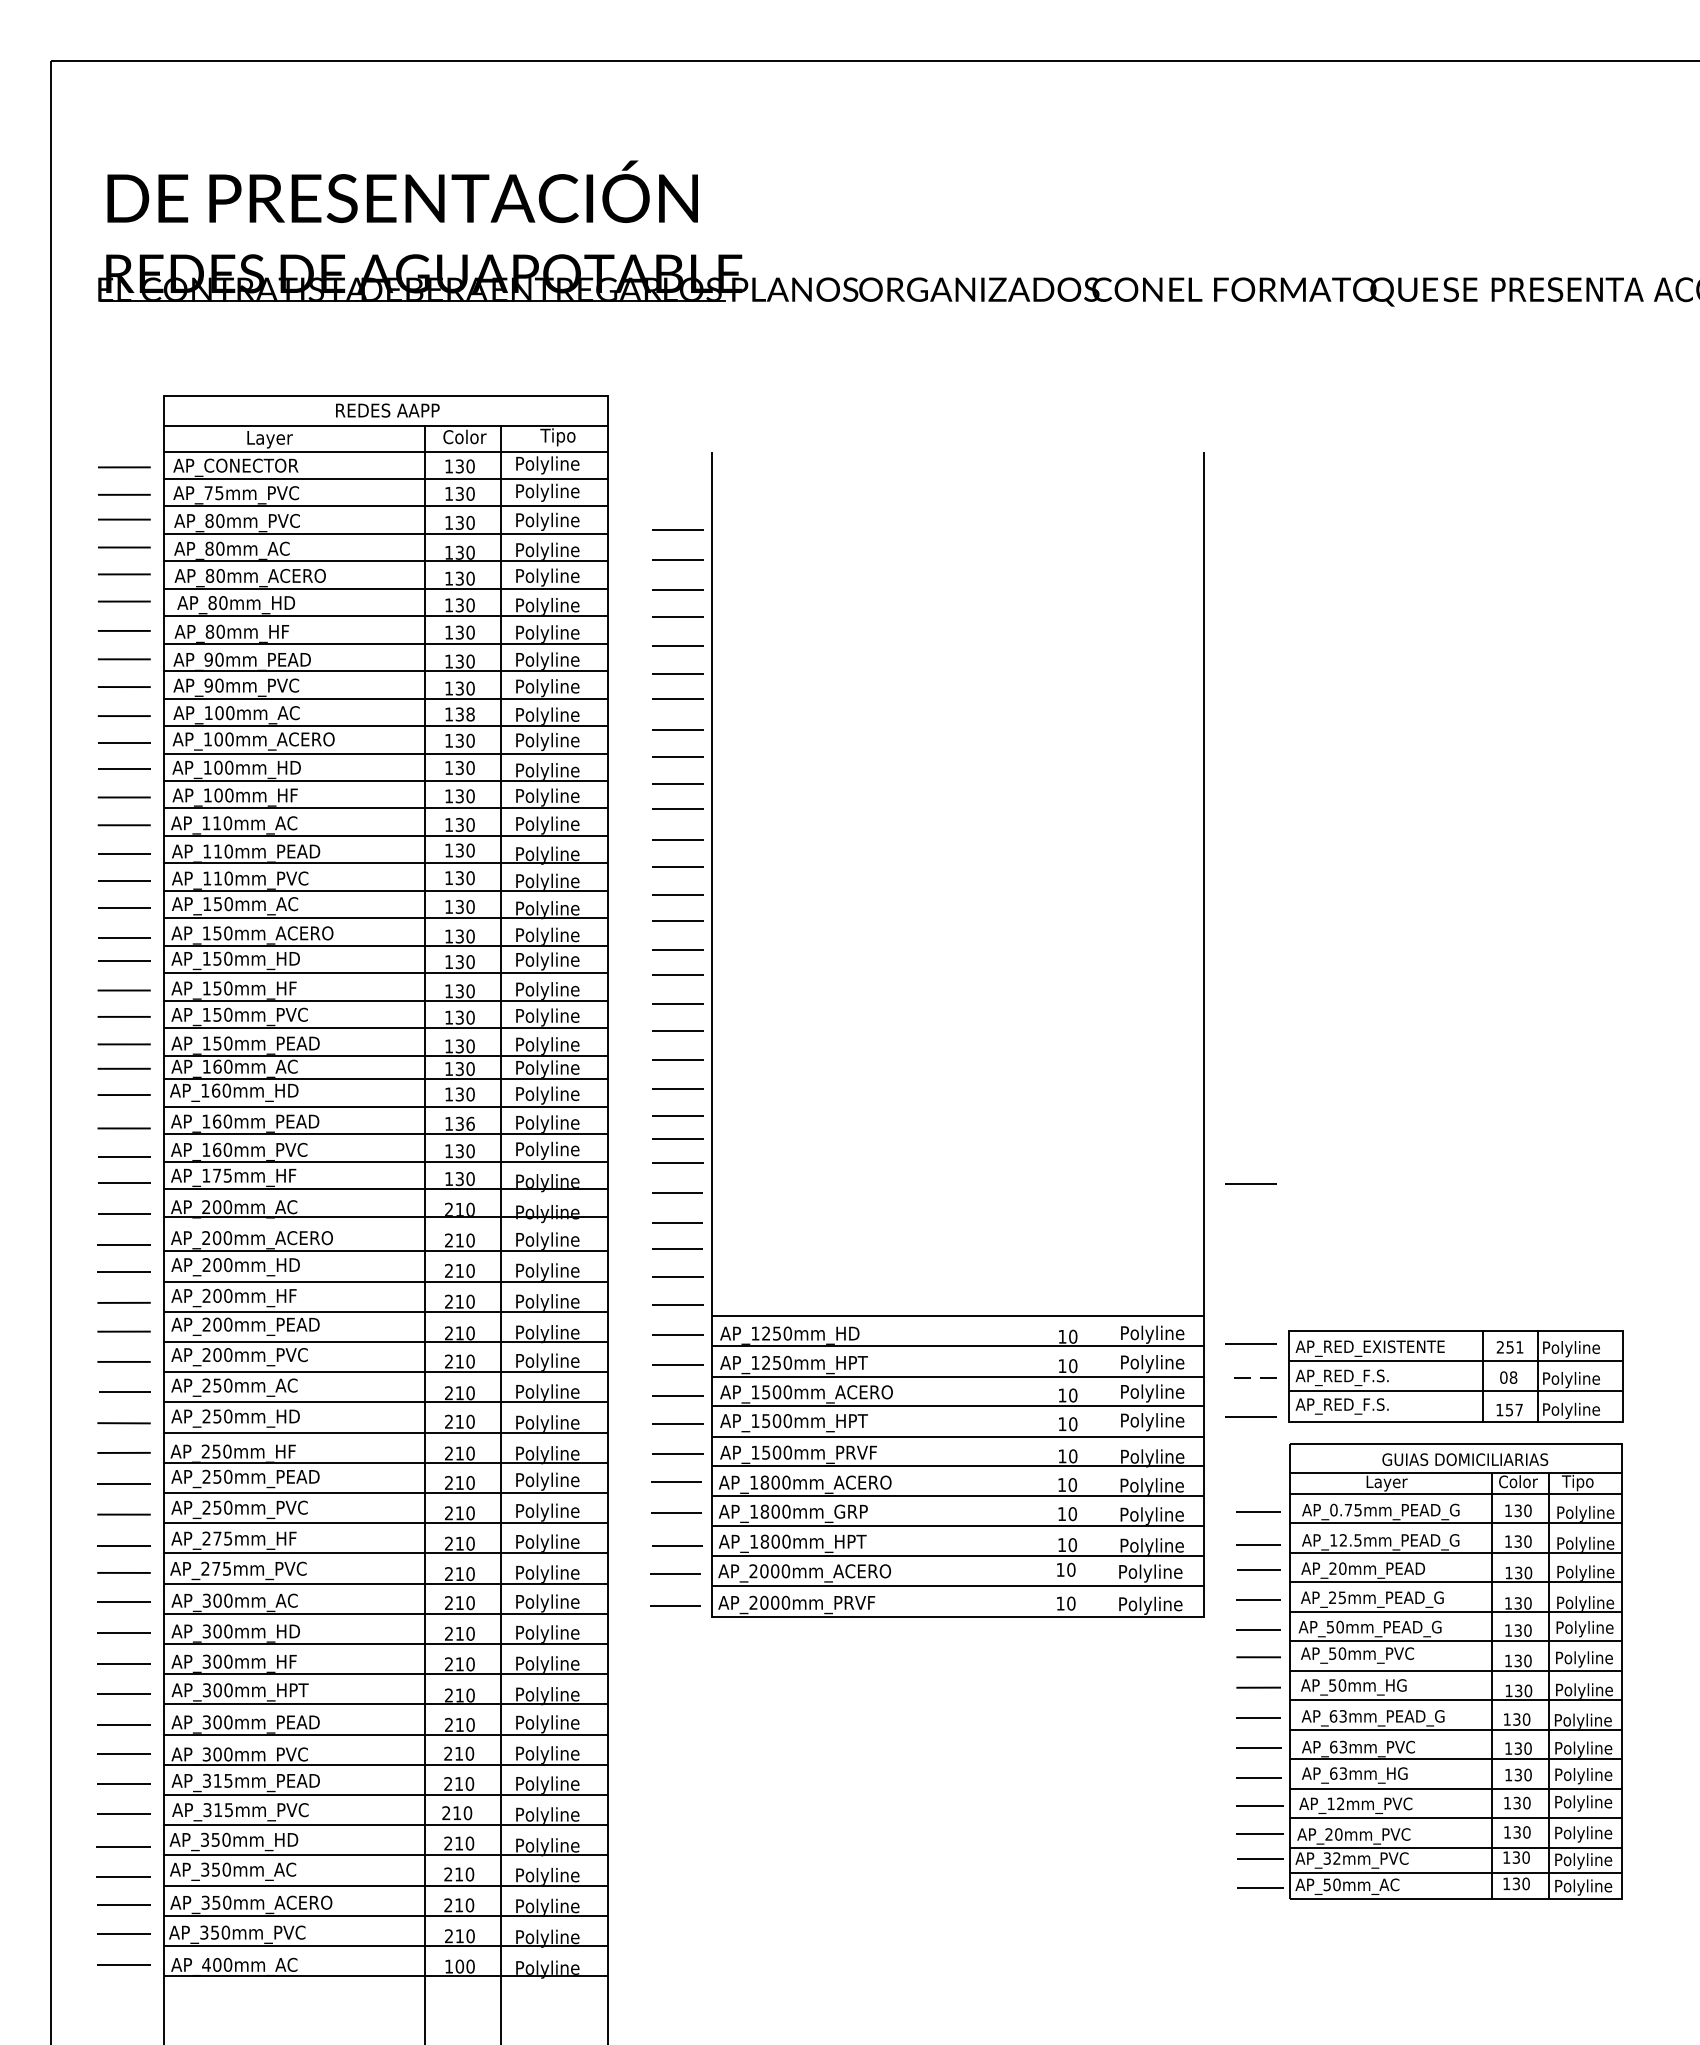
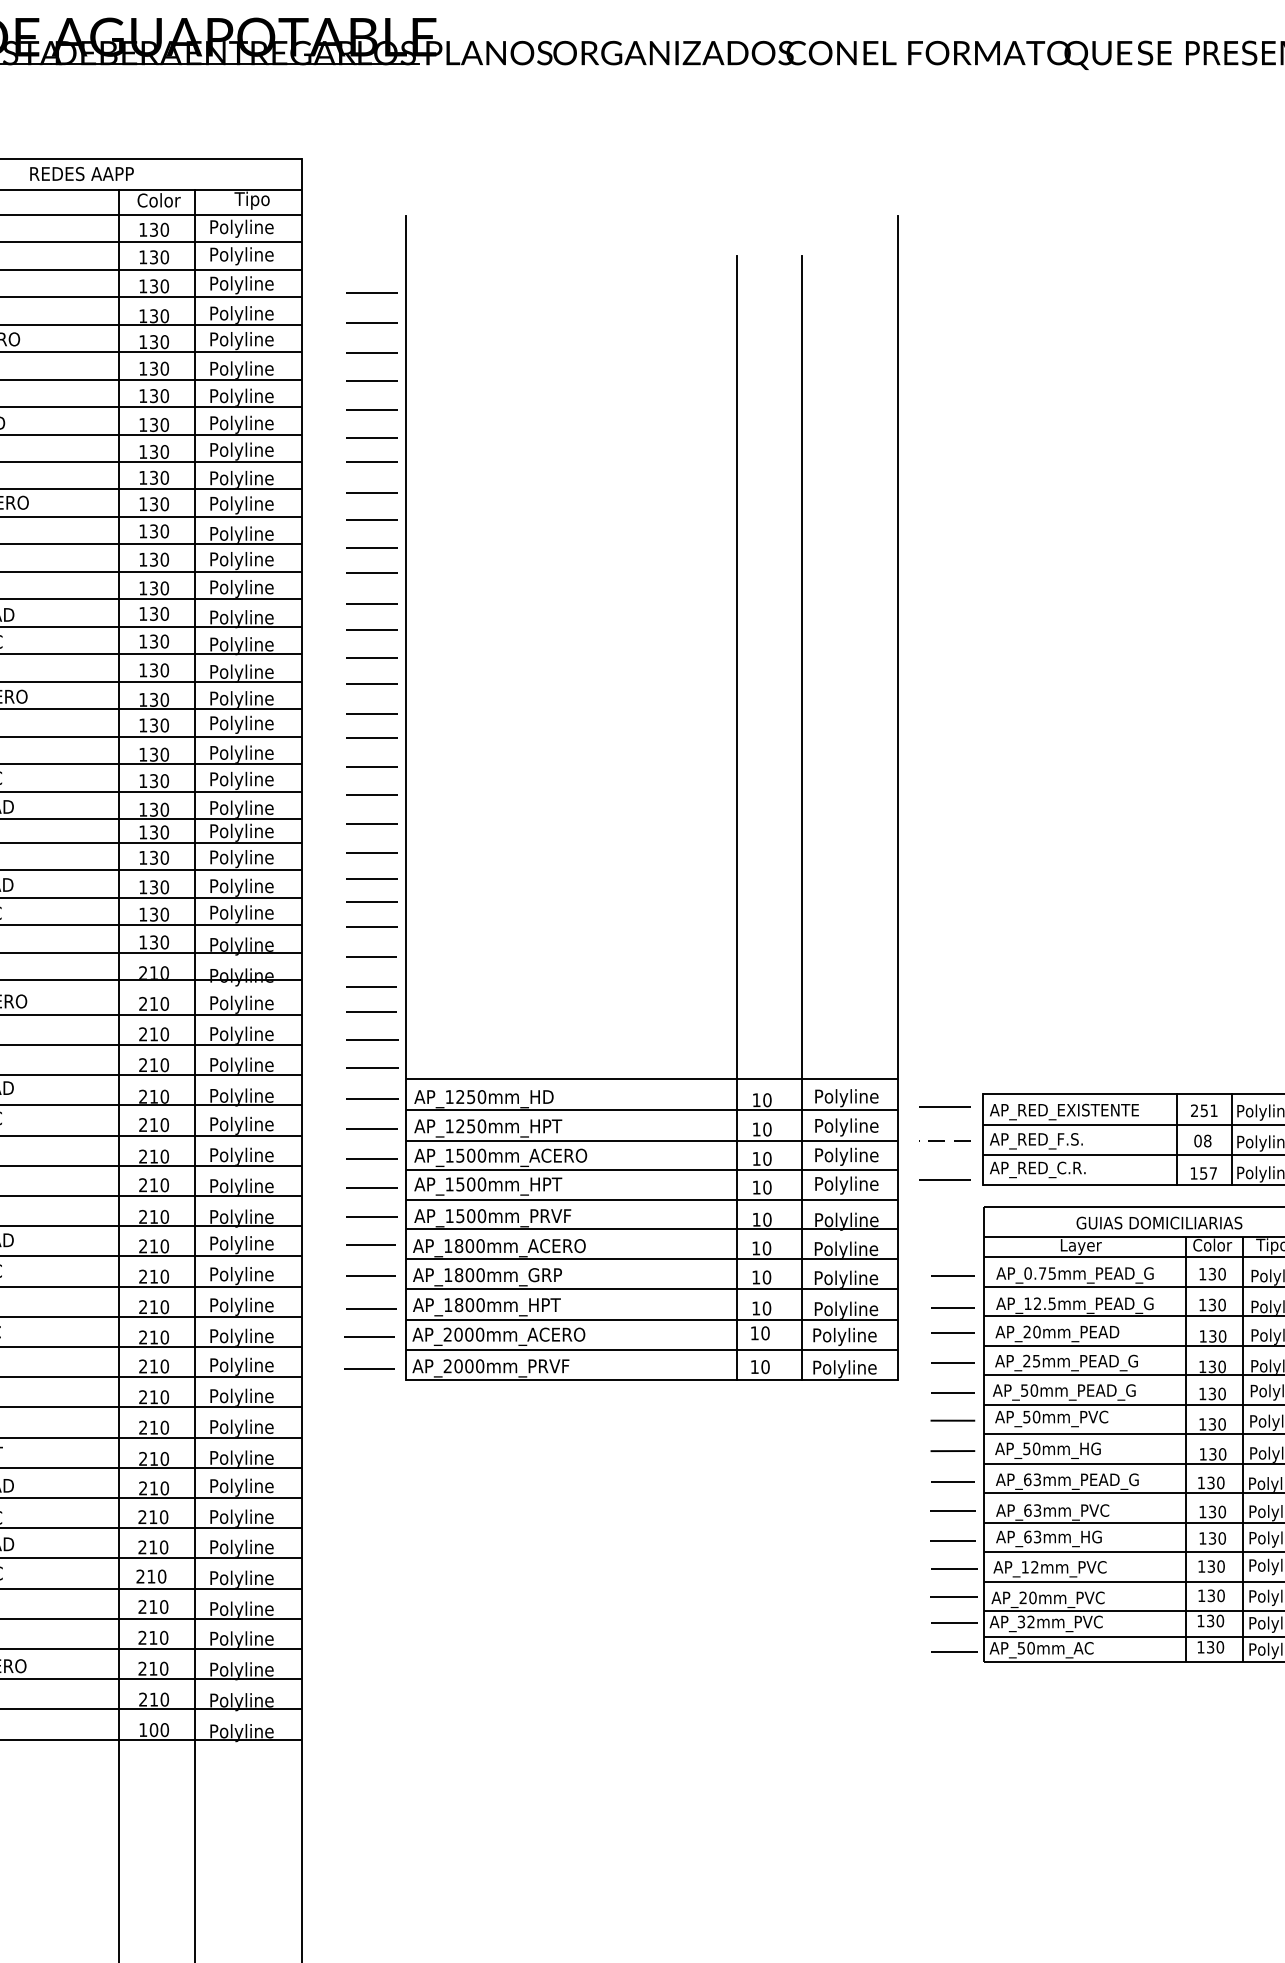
text: (470, 714) -> (164, 477), 138 -> 130
line: (1042, 1054) -> (736, 817), added
line: (1108, 1054) -> (802, 817), added
text: (470, 1123) -> (164, 886), 136 -> 130
line: (1250, 1183) -> (944, 946), removed
text: (1377, 1404) -> (1071, 1167), AP_RED_F.S. -> AP_RED_C.R.

